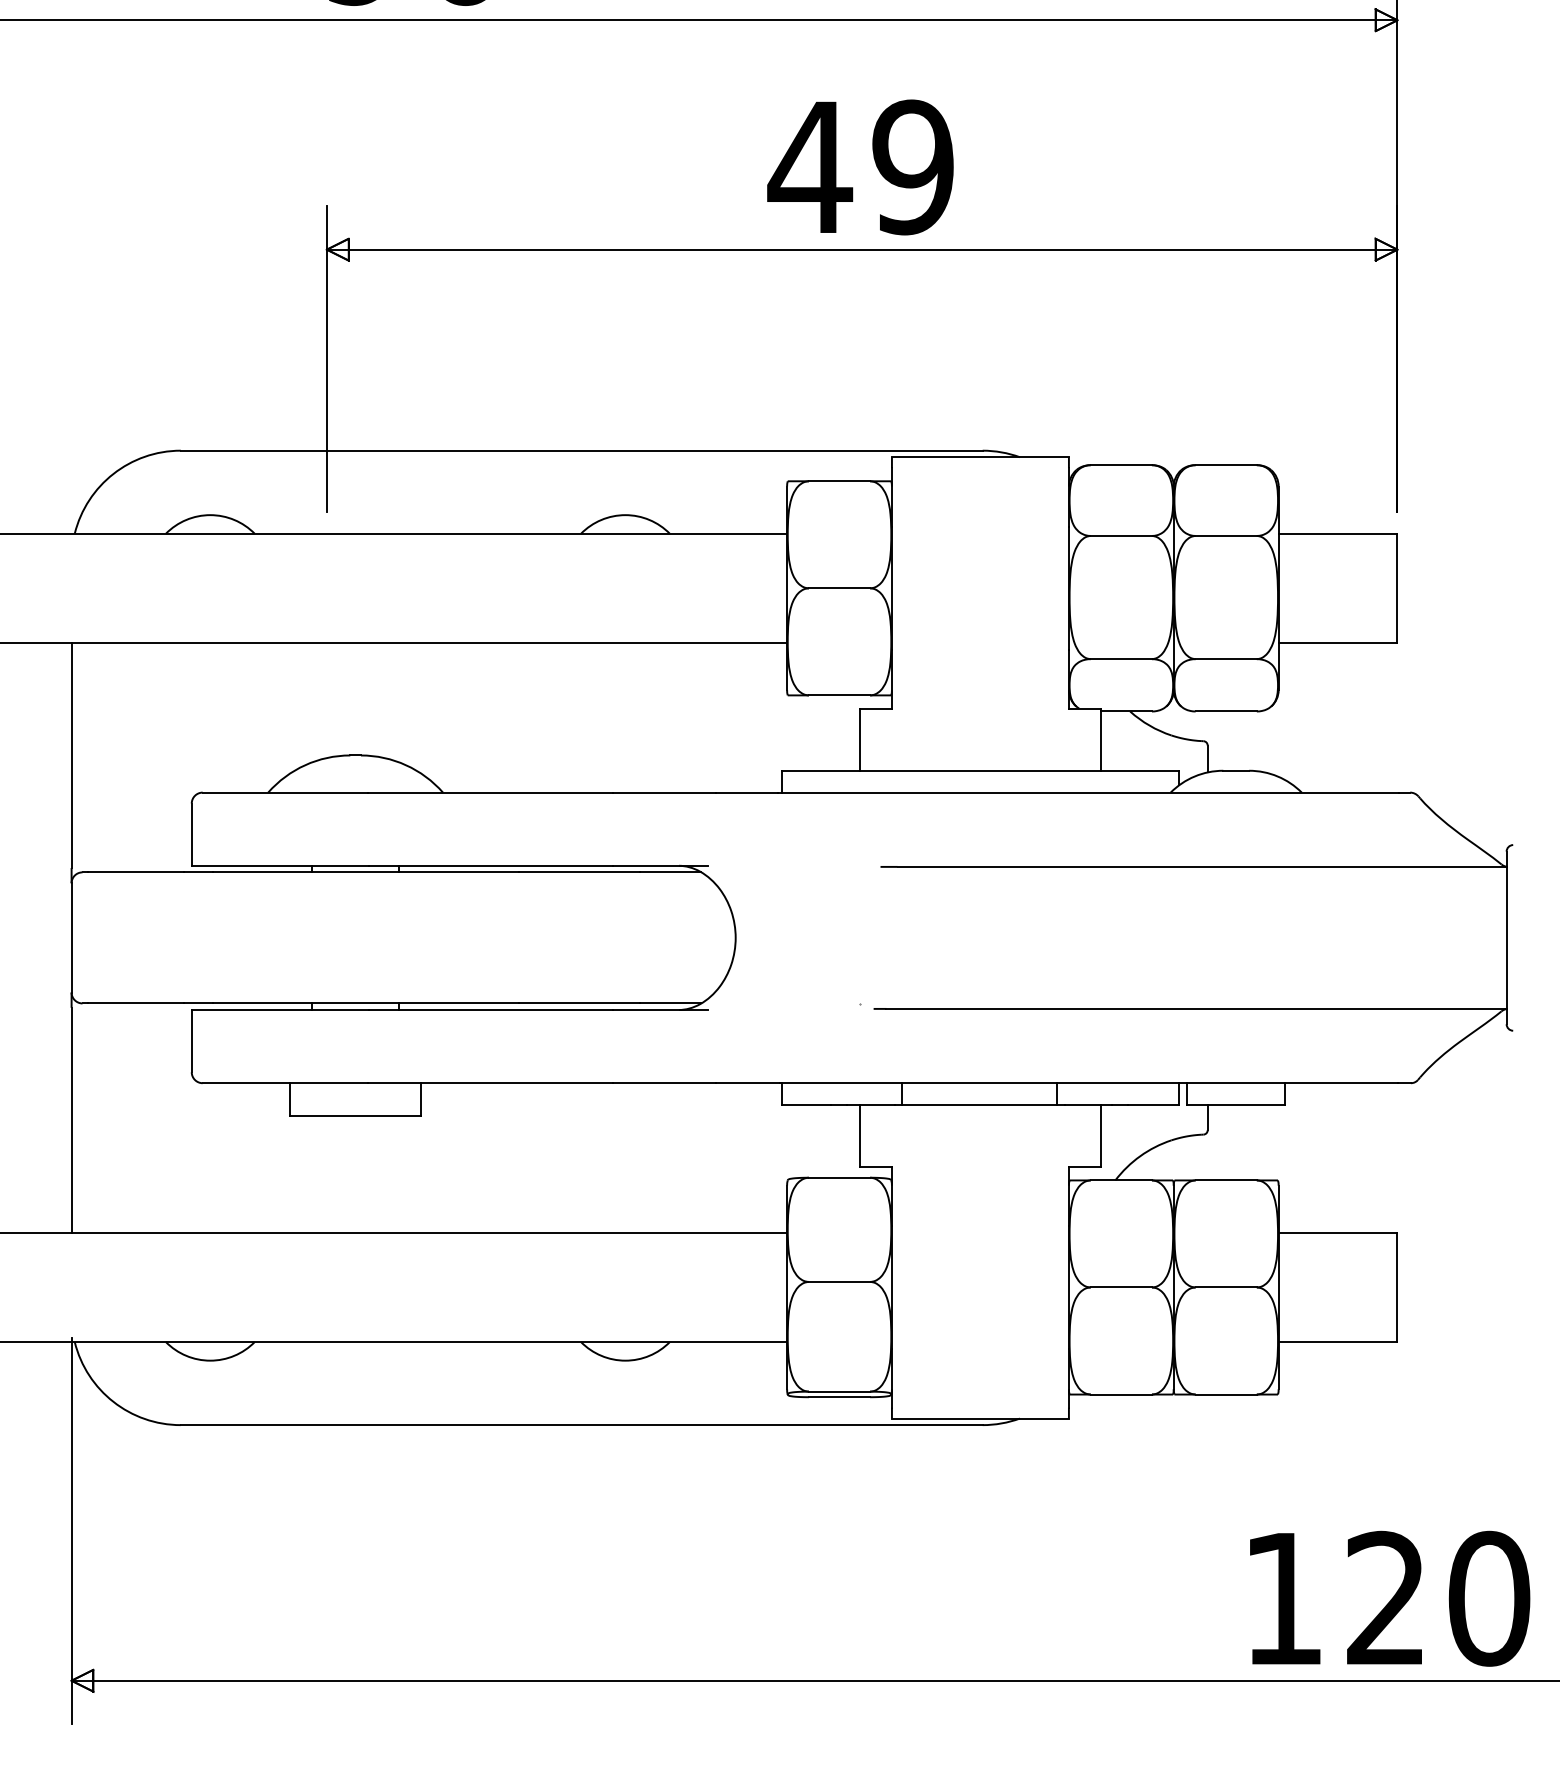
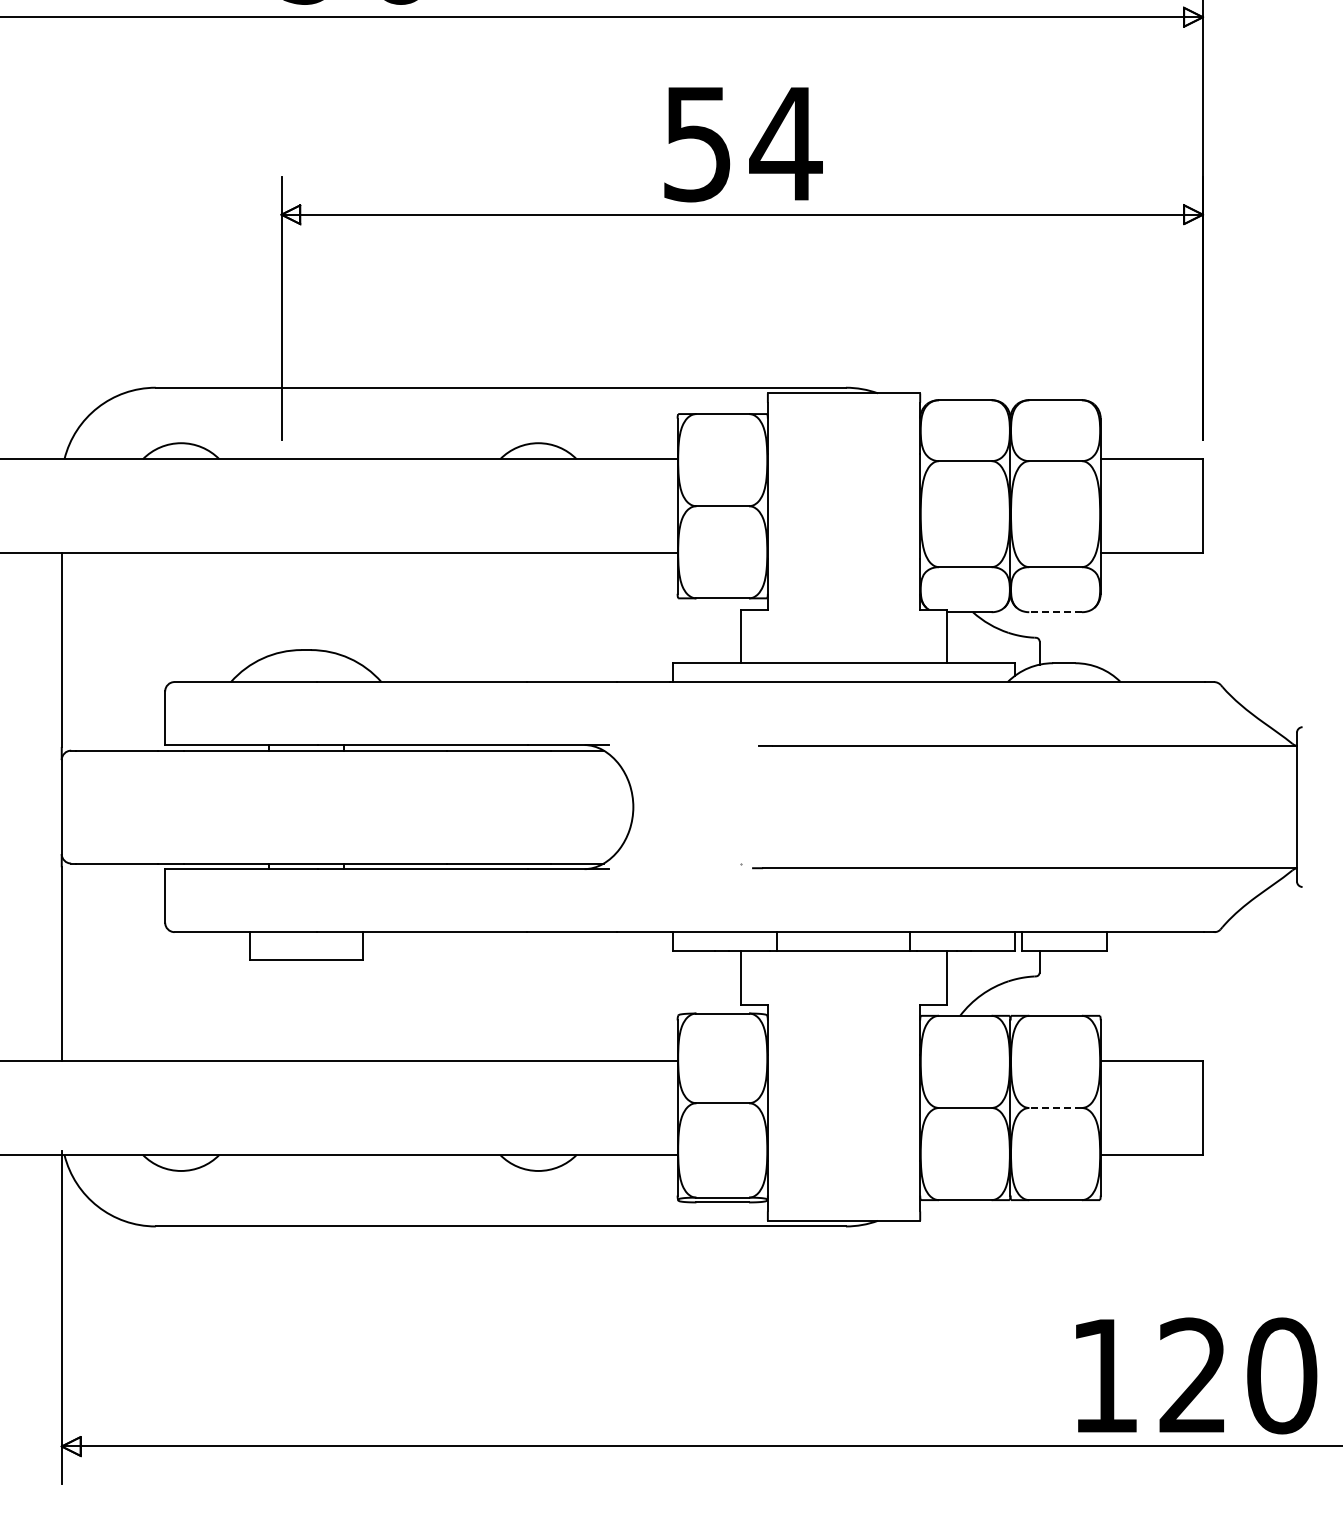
text: (861, 166) -> (741, 143), 49 -> 54
line: (1226, 711) -> (1055, 612), solid -> dashed
line: (1226, 1286) -> (1055, 1107), solid -> dashed

